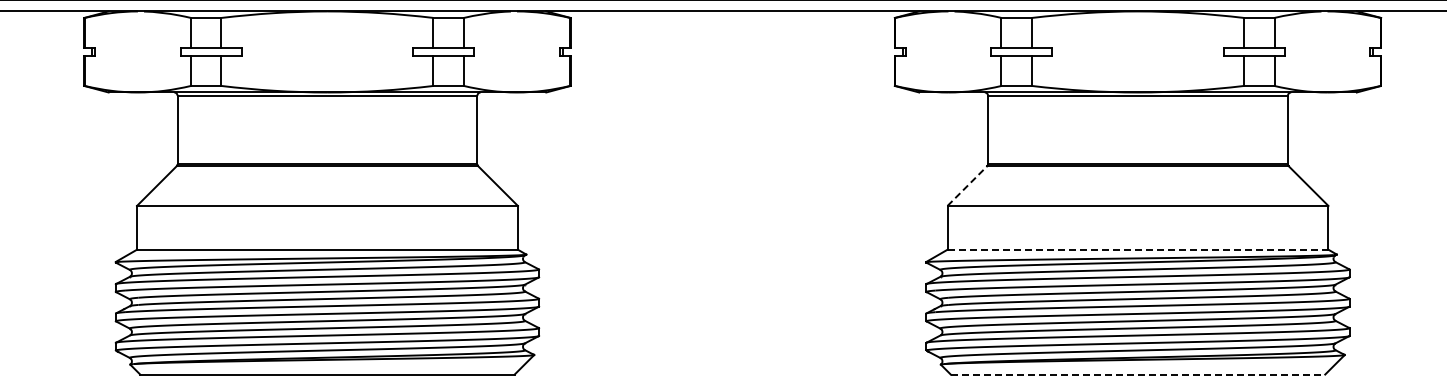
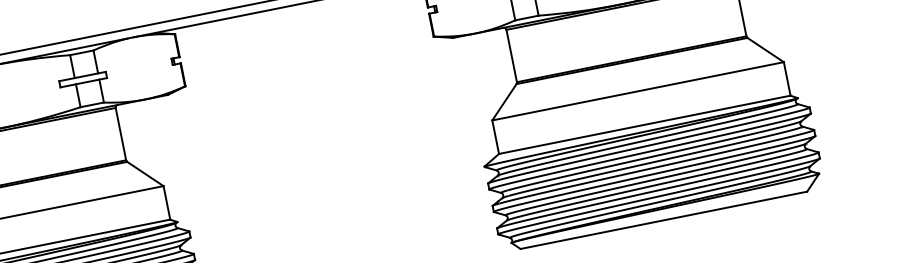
line: (967, 186) -> (504, 102), dashed -> solid
line: (1138, 249) -> (645, 124), dashed -> solid
line: (1138, 374) -> (664, 220), dashed -> solid

